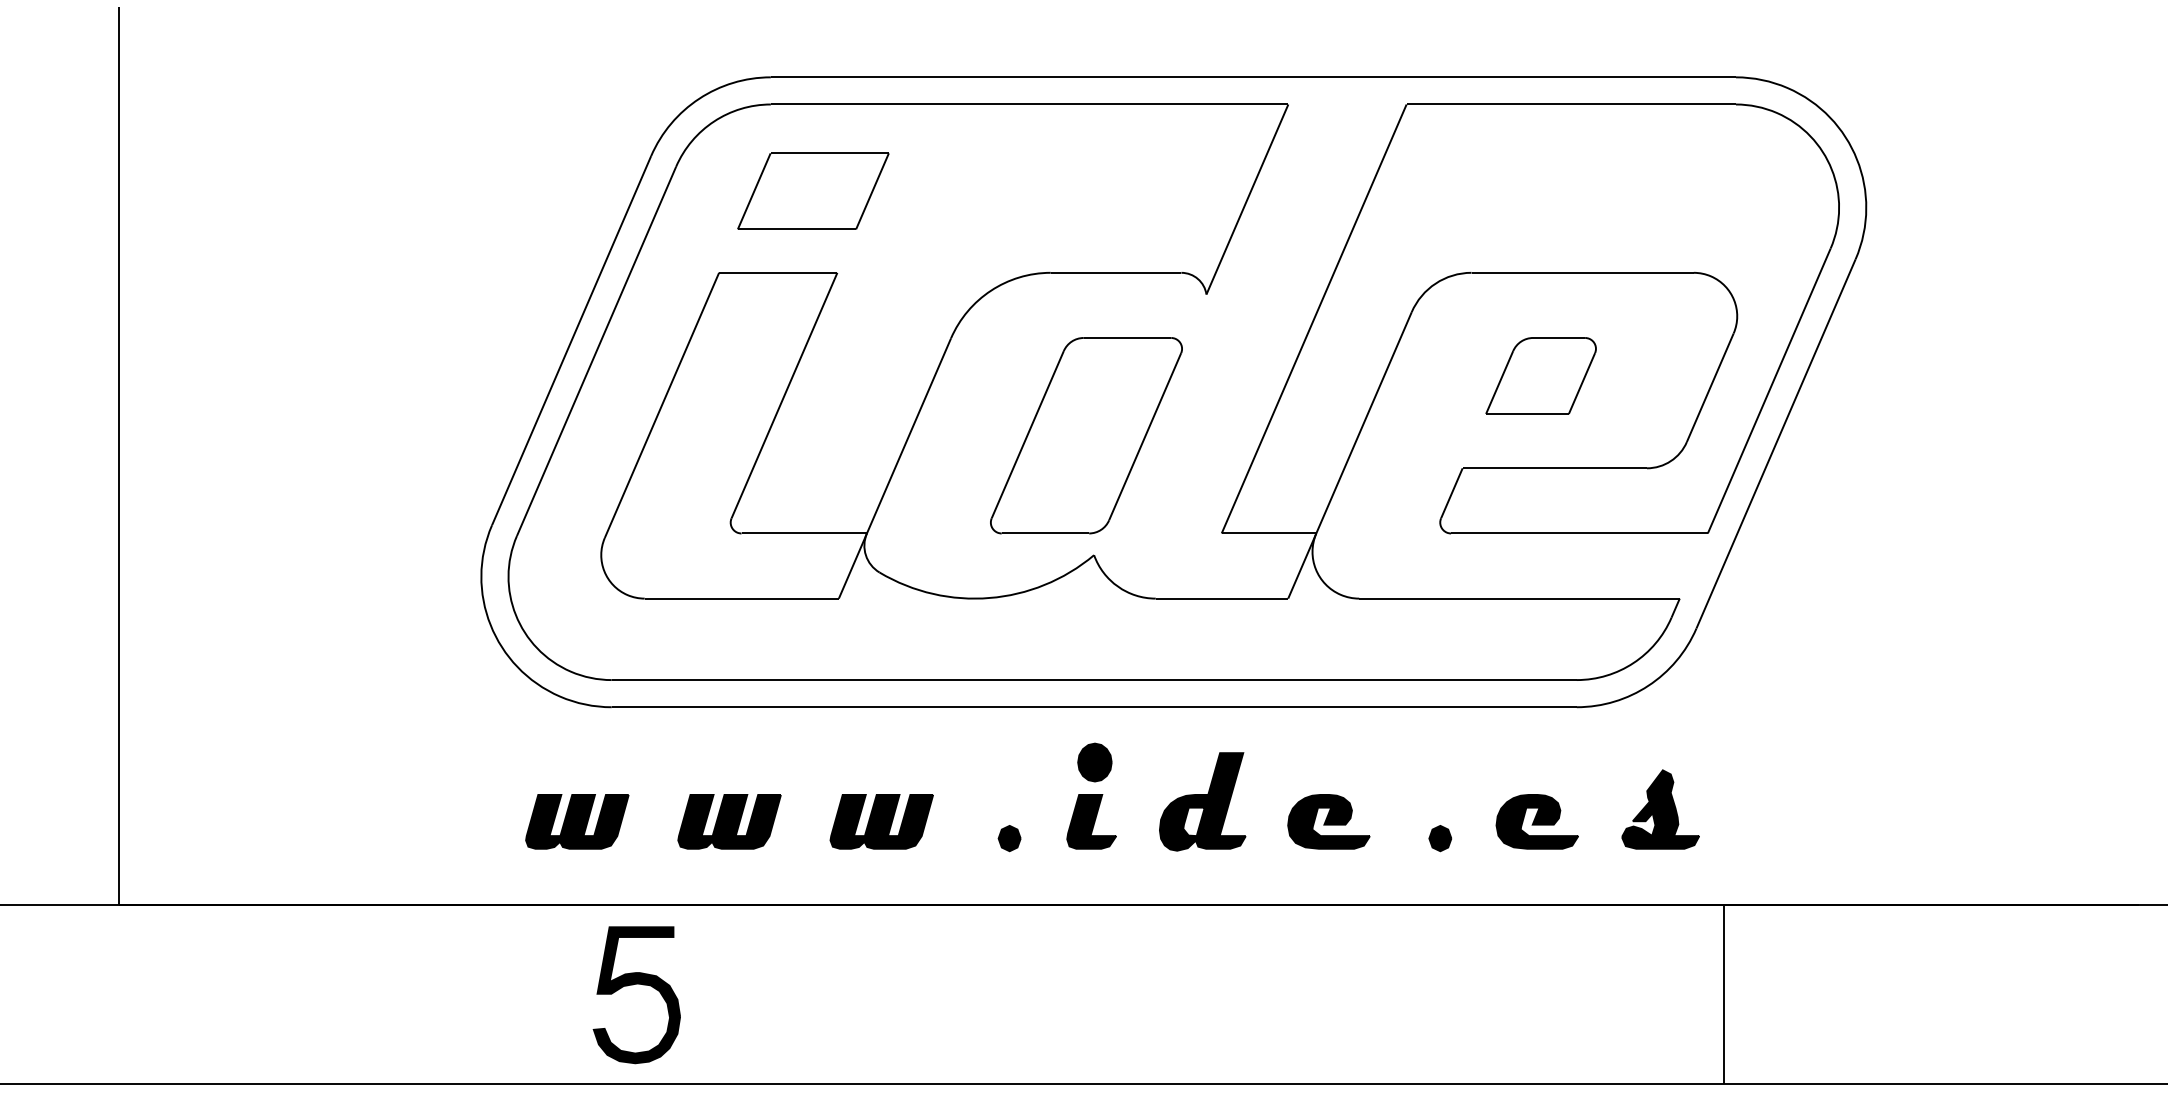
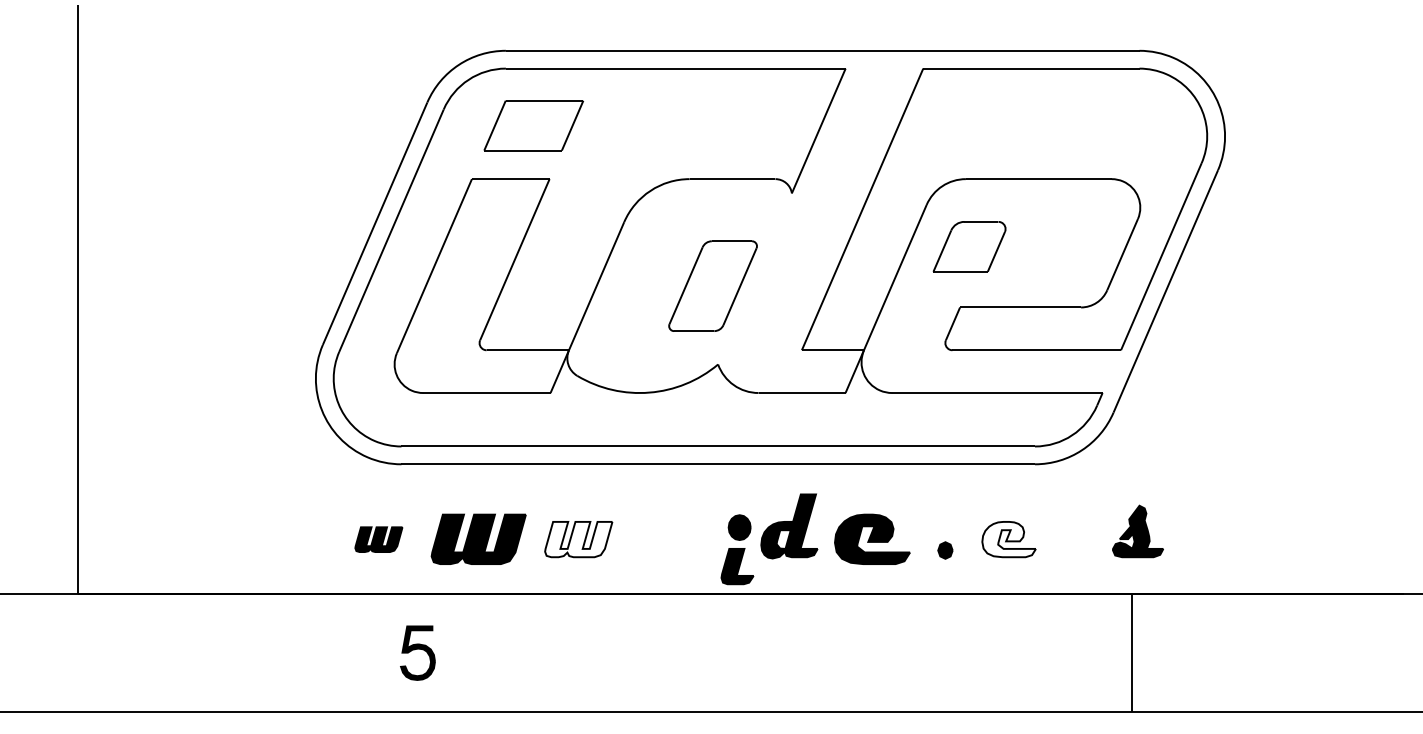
part: (1540, 375) -> (969, 246), moved
part: (1085, 436) -> (712, 286), size x0.7
part: (1091, 795) -> (737, 549), moved
part: (1659, 809) -> (1137, 531), moved
part: (576, 821) -> (378, 539), size x0.7
part: (729, 821) -> (478, 539), size x1.4
fill: (881, 821) -> (578, 539), removed
part: (1327, 821) -> (871, 539), size x1.4
fill: (1537, 821) -> (1009, 539), removed
part: (1009, 838) -> (662, 550), removed
part: (636, 993) -> (417, 652), size x0.6

